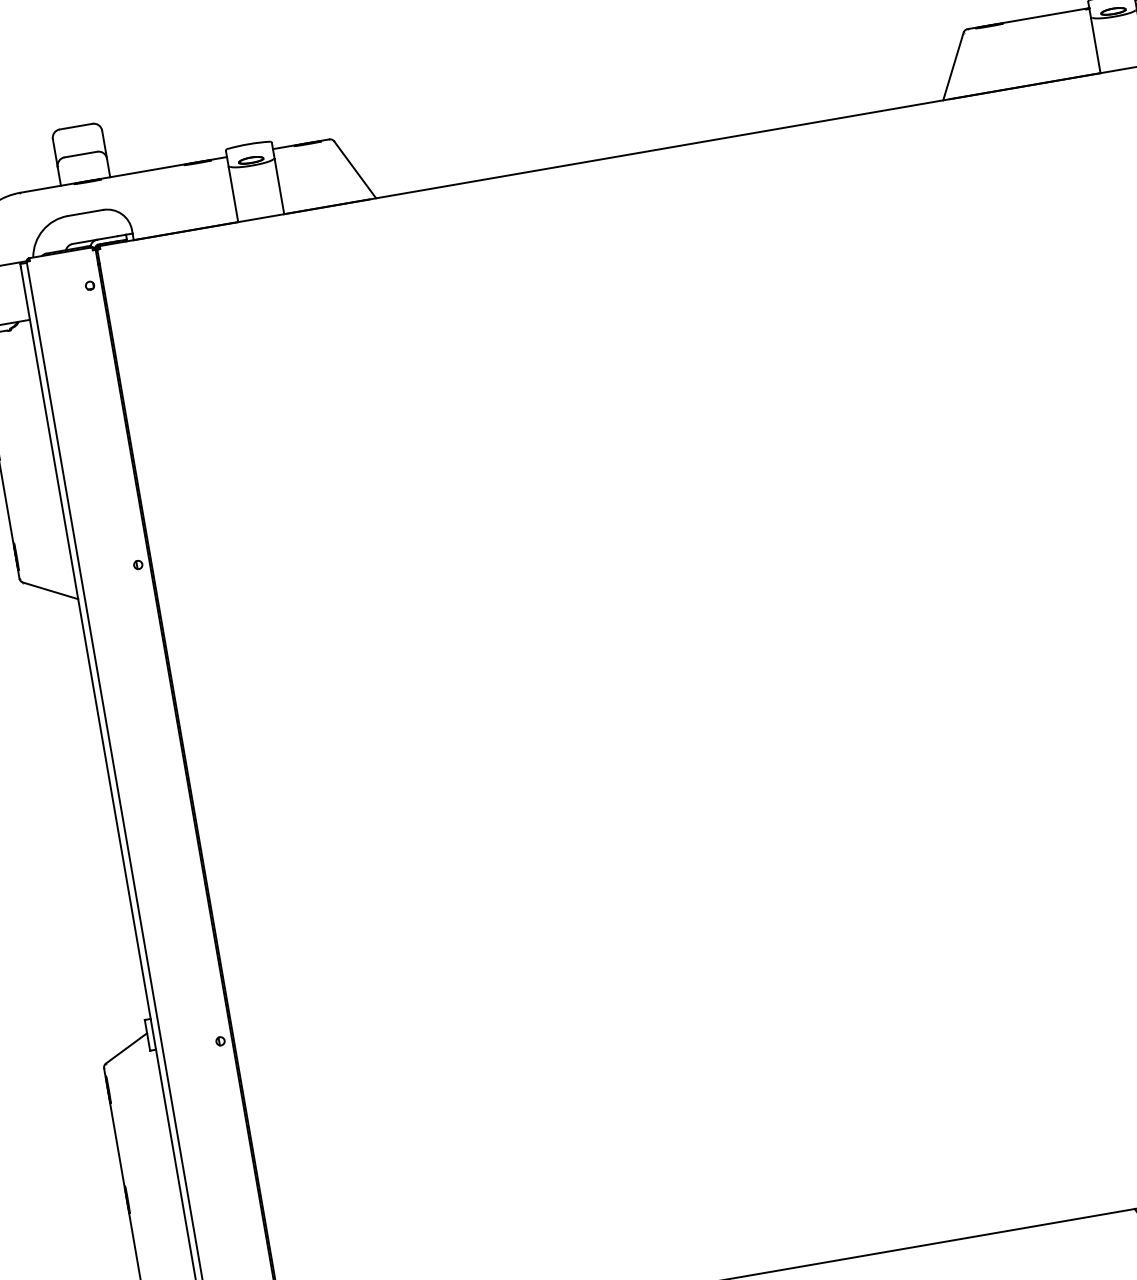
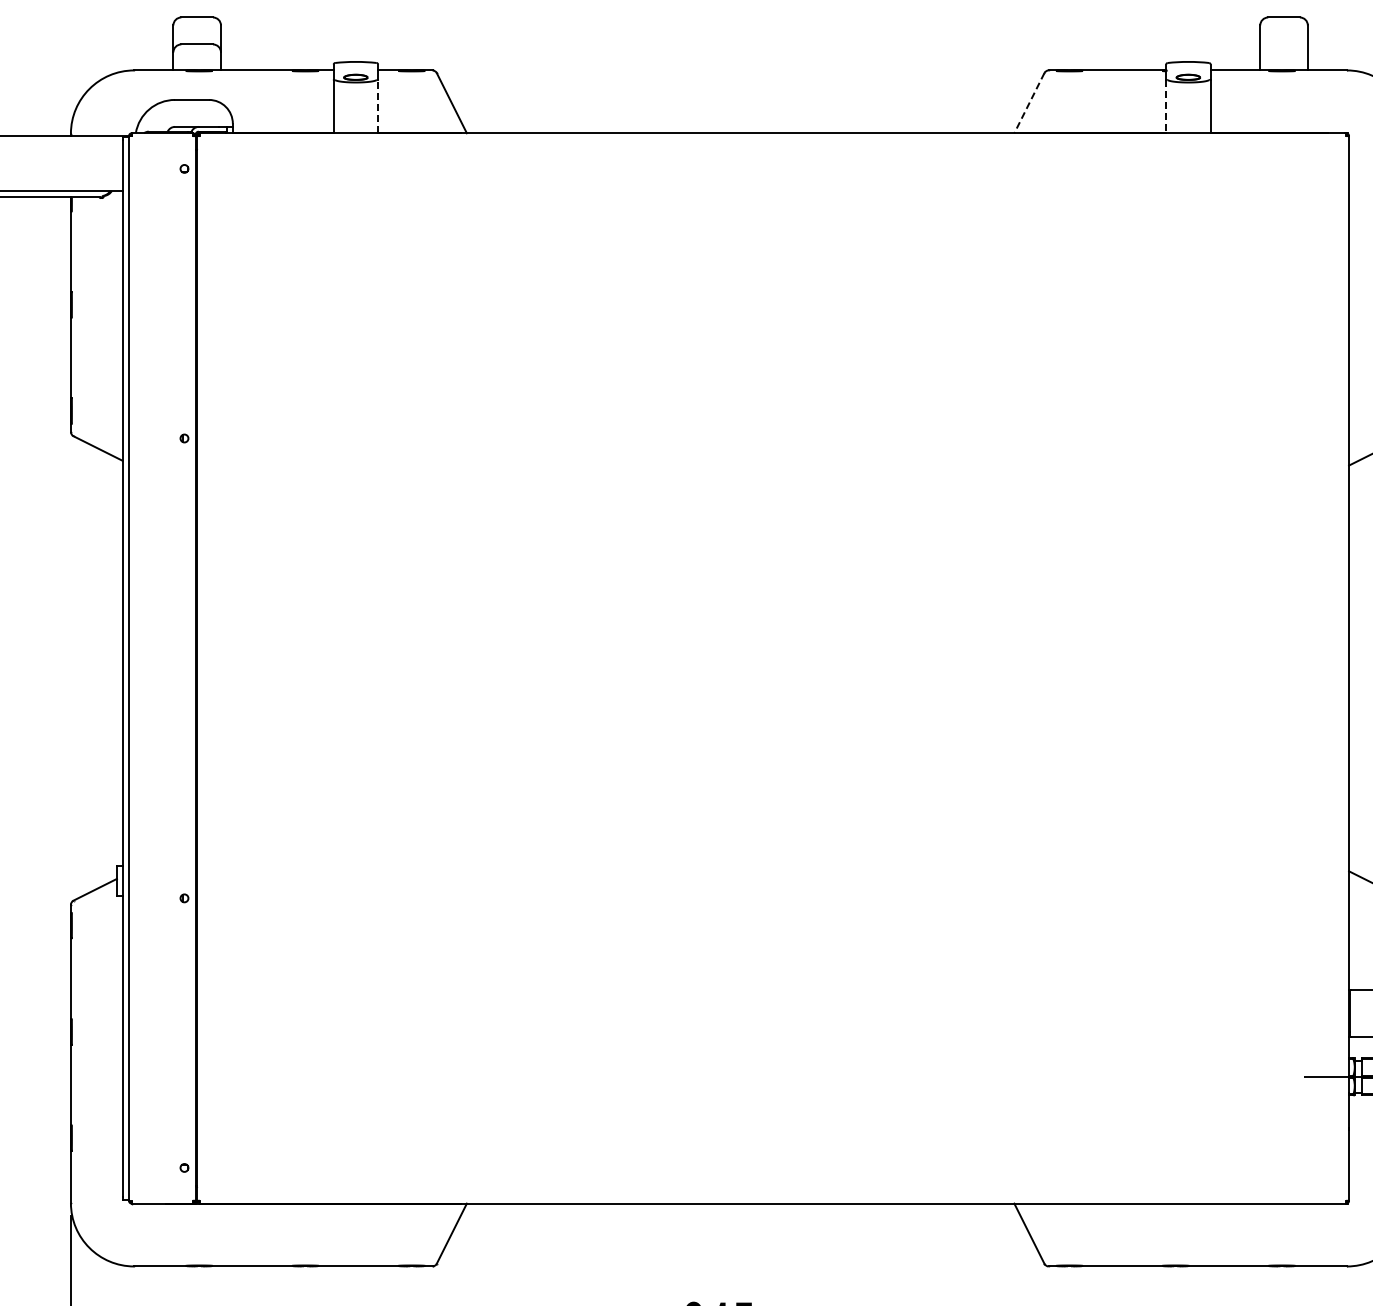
line: (1096, 45) -> (1166, 106), solid -> dashed
line: (953, 66) -> (1029, 103), solid -> dashed
line: (279, 186) -> (378, 106), solid -> dashed

